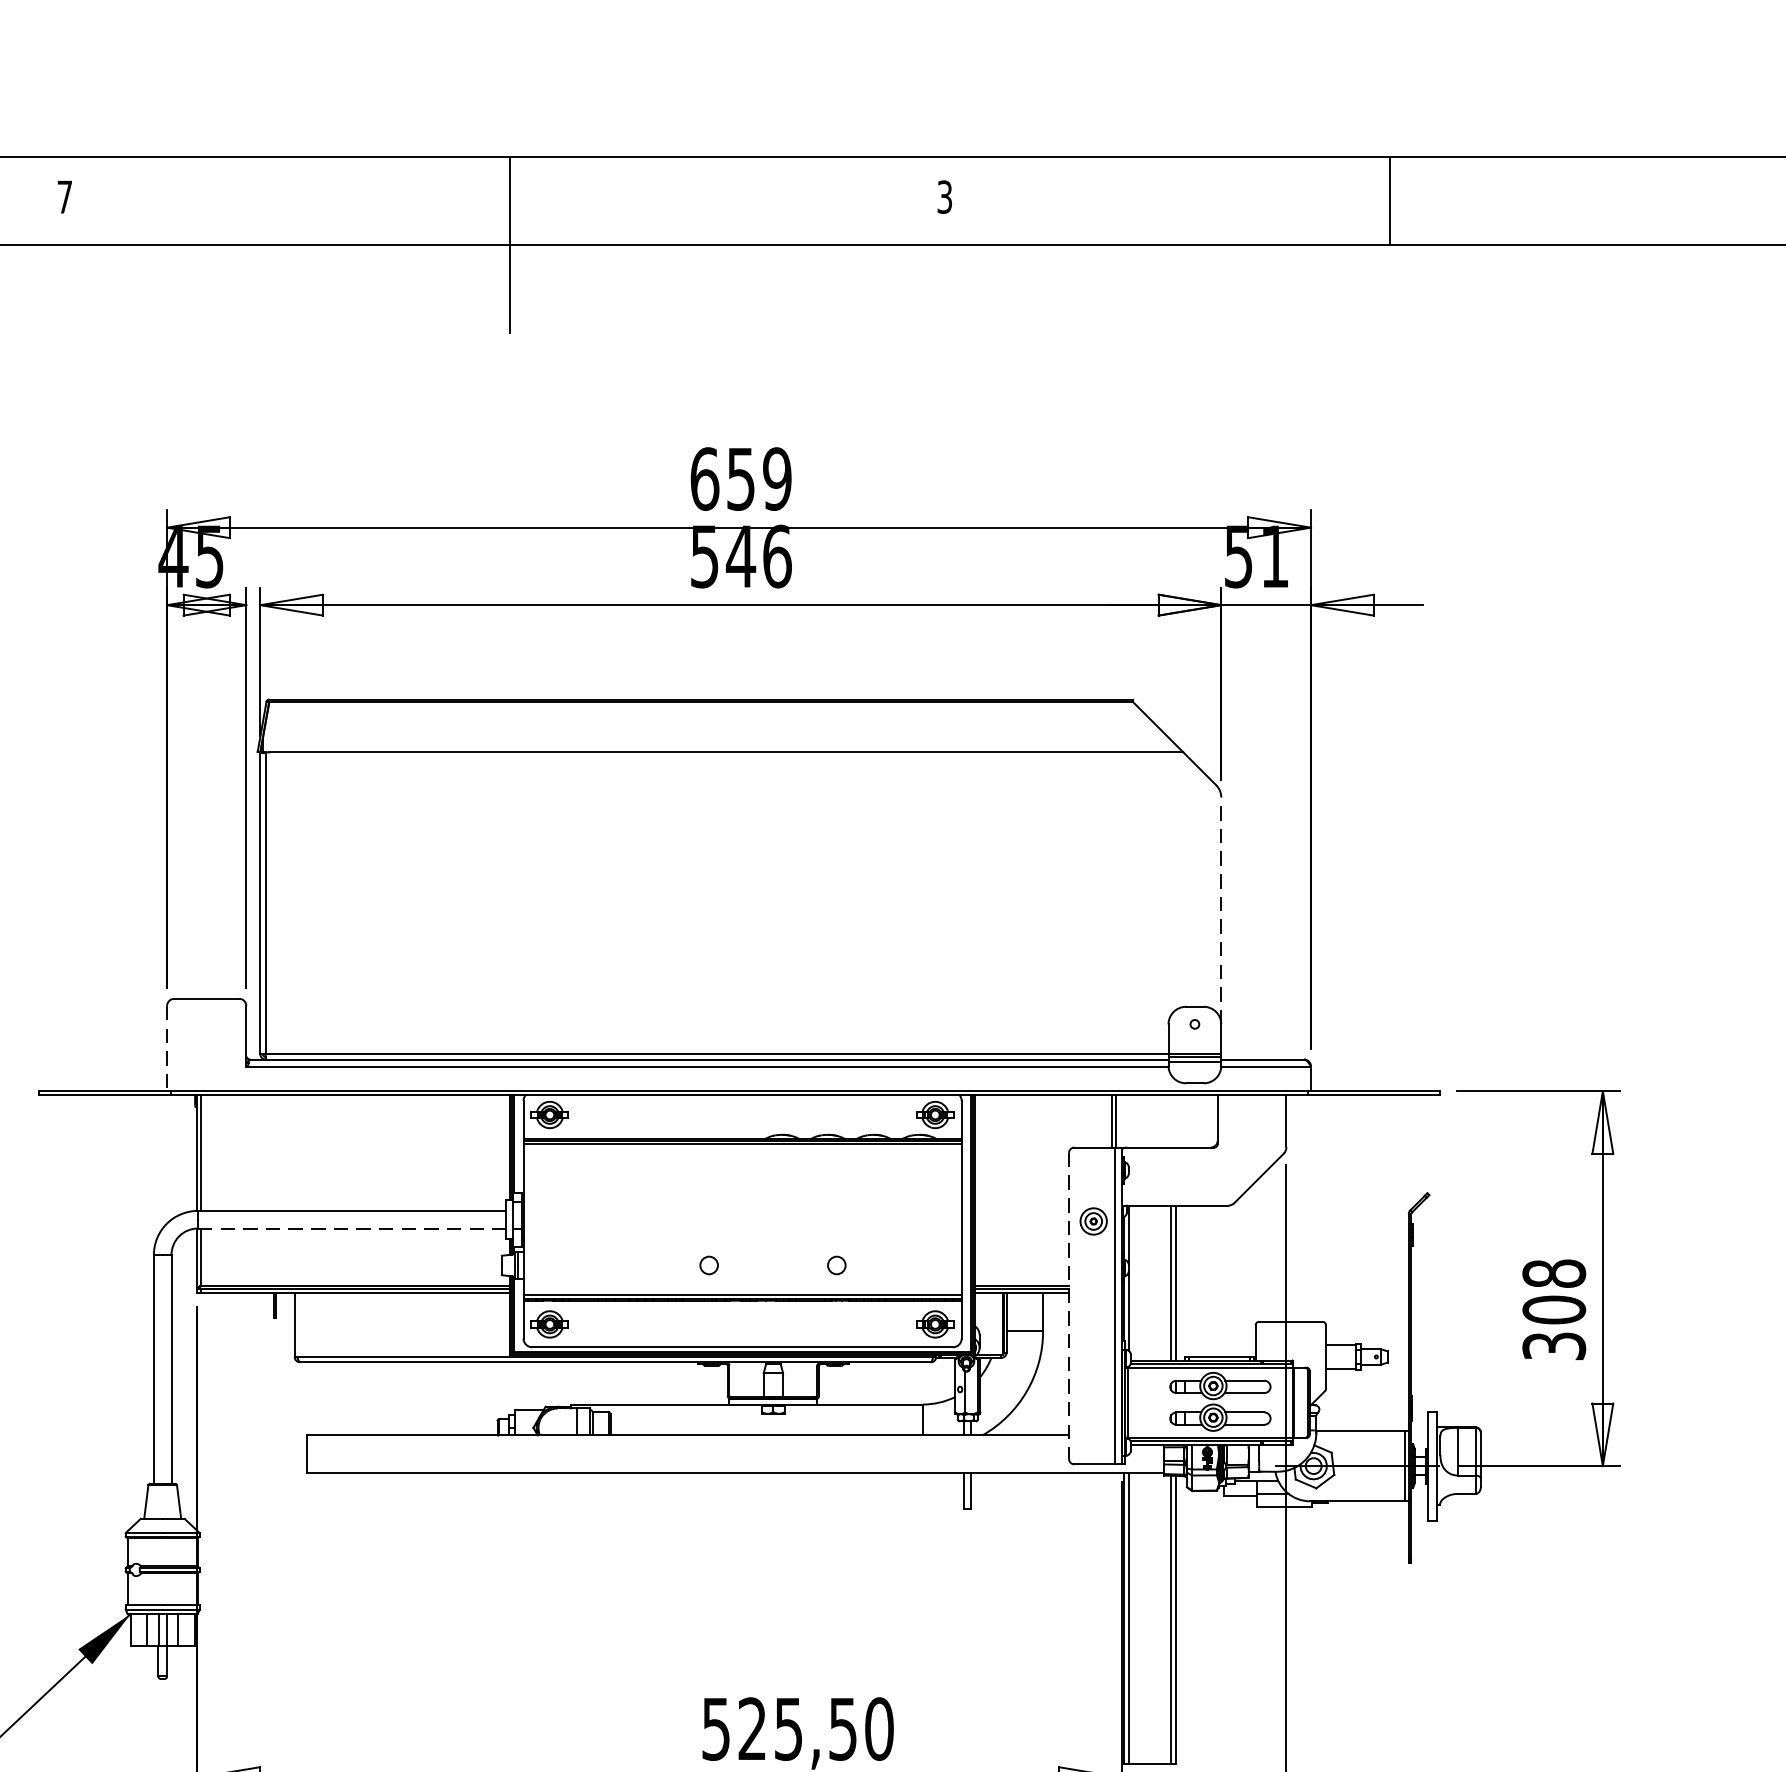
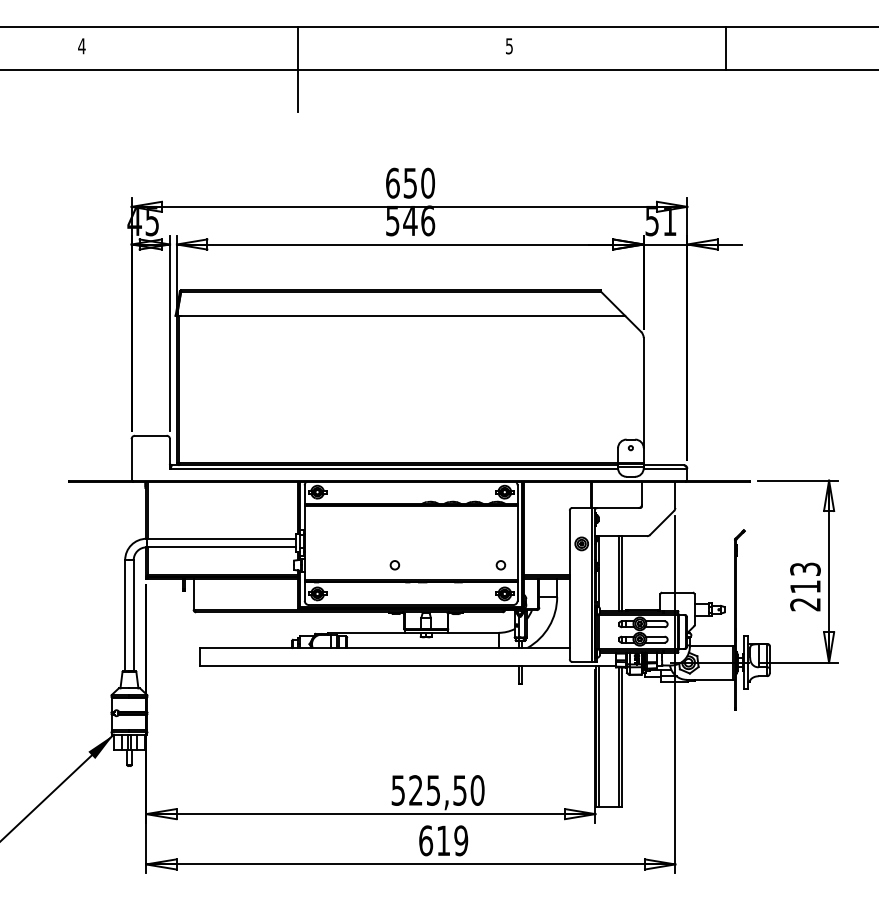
text: (944, 195) -> (509, 45), 3 -> 5
text: (63, 197) -> (81, 46), 7 -> 4
text: (776, 479) -> (427, 183), 659 -> 650
line: (1220, 909) -> (643, 392), dashed -> solid
line: (166, 1047) -> (131, 459), dashed -> solid
line: (352, 1228) -> (221, 547), dashed -> solid
circle: (835, 1265) -> (500, 565), moved
line: (1068, 1307) -> (569, 585), dashed -> solid
text: (1554, 1309) -> (805, 586), 308 -> 213

